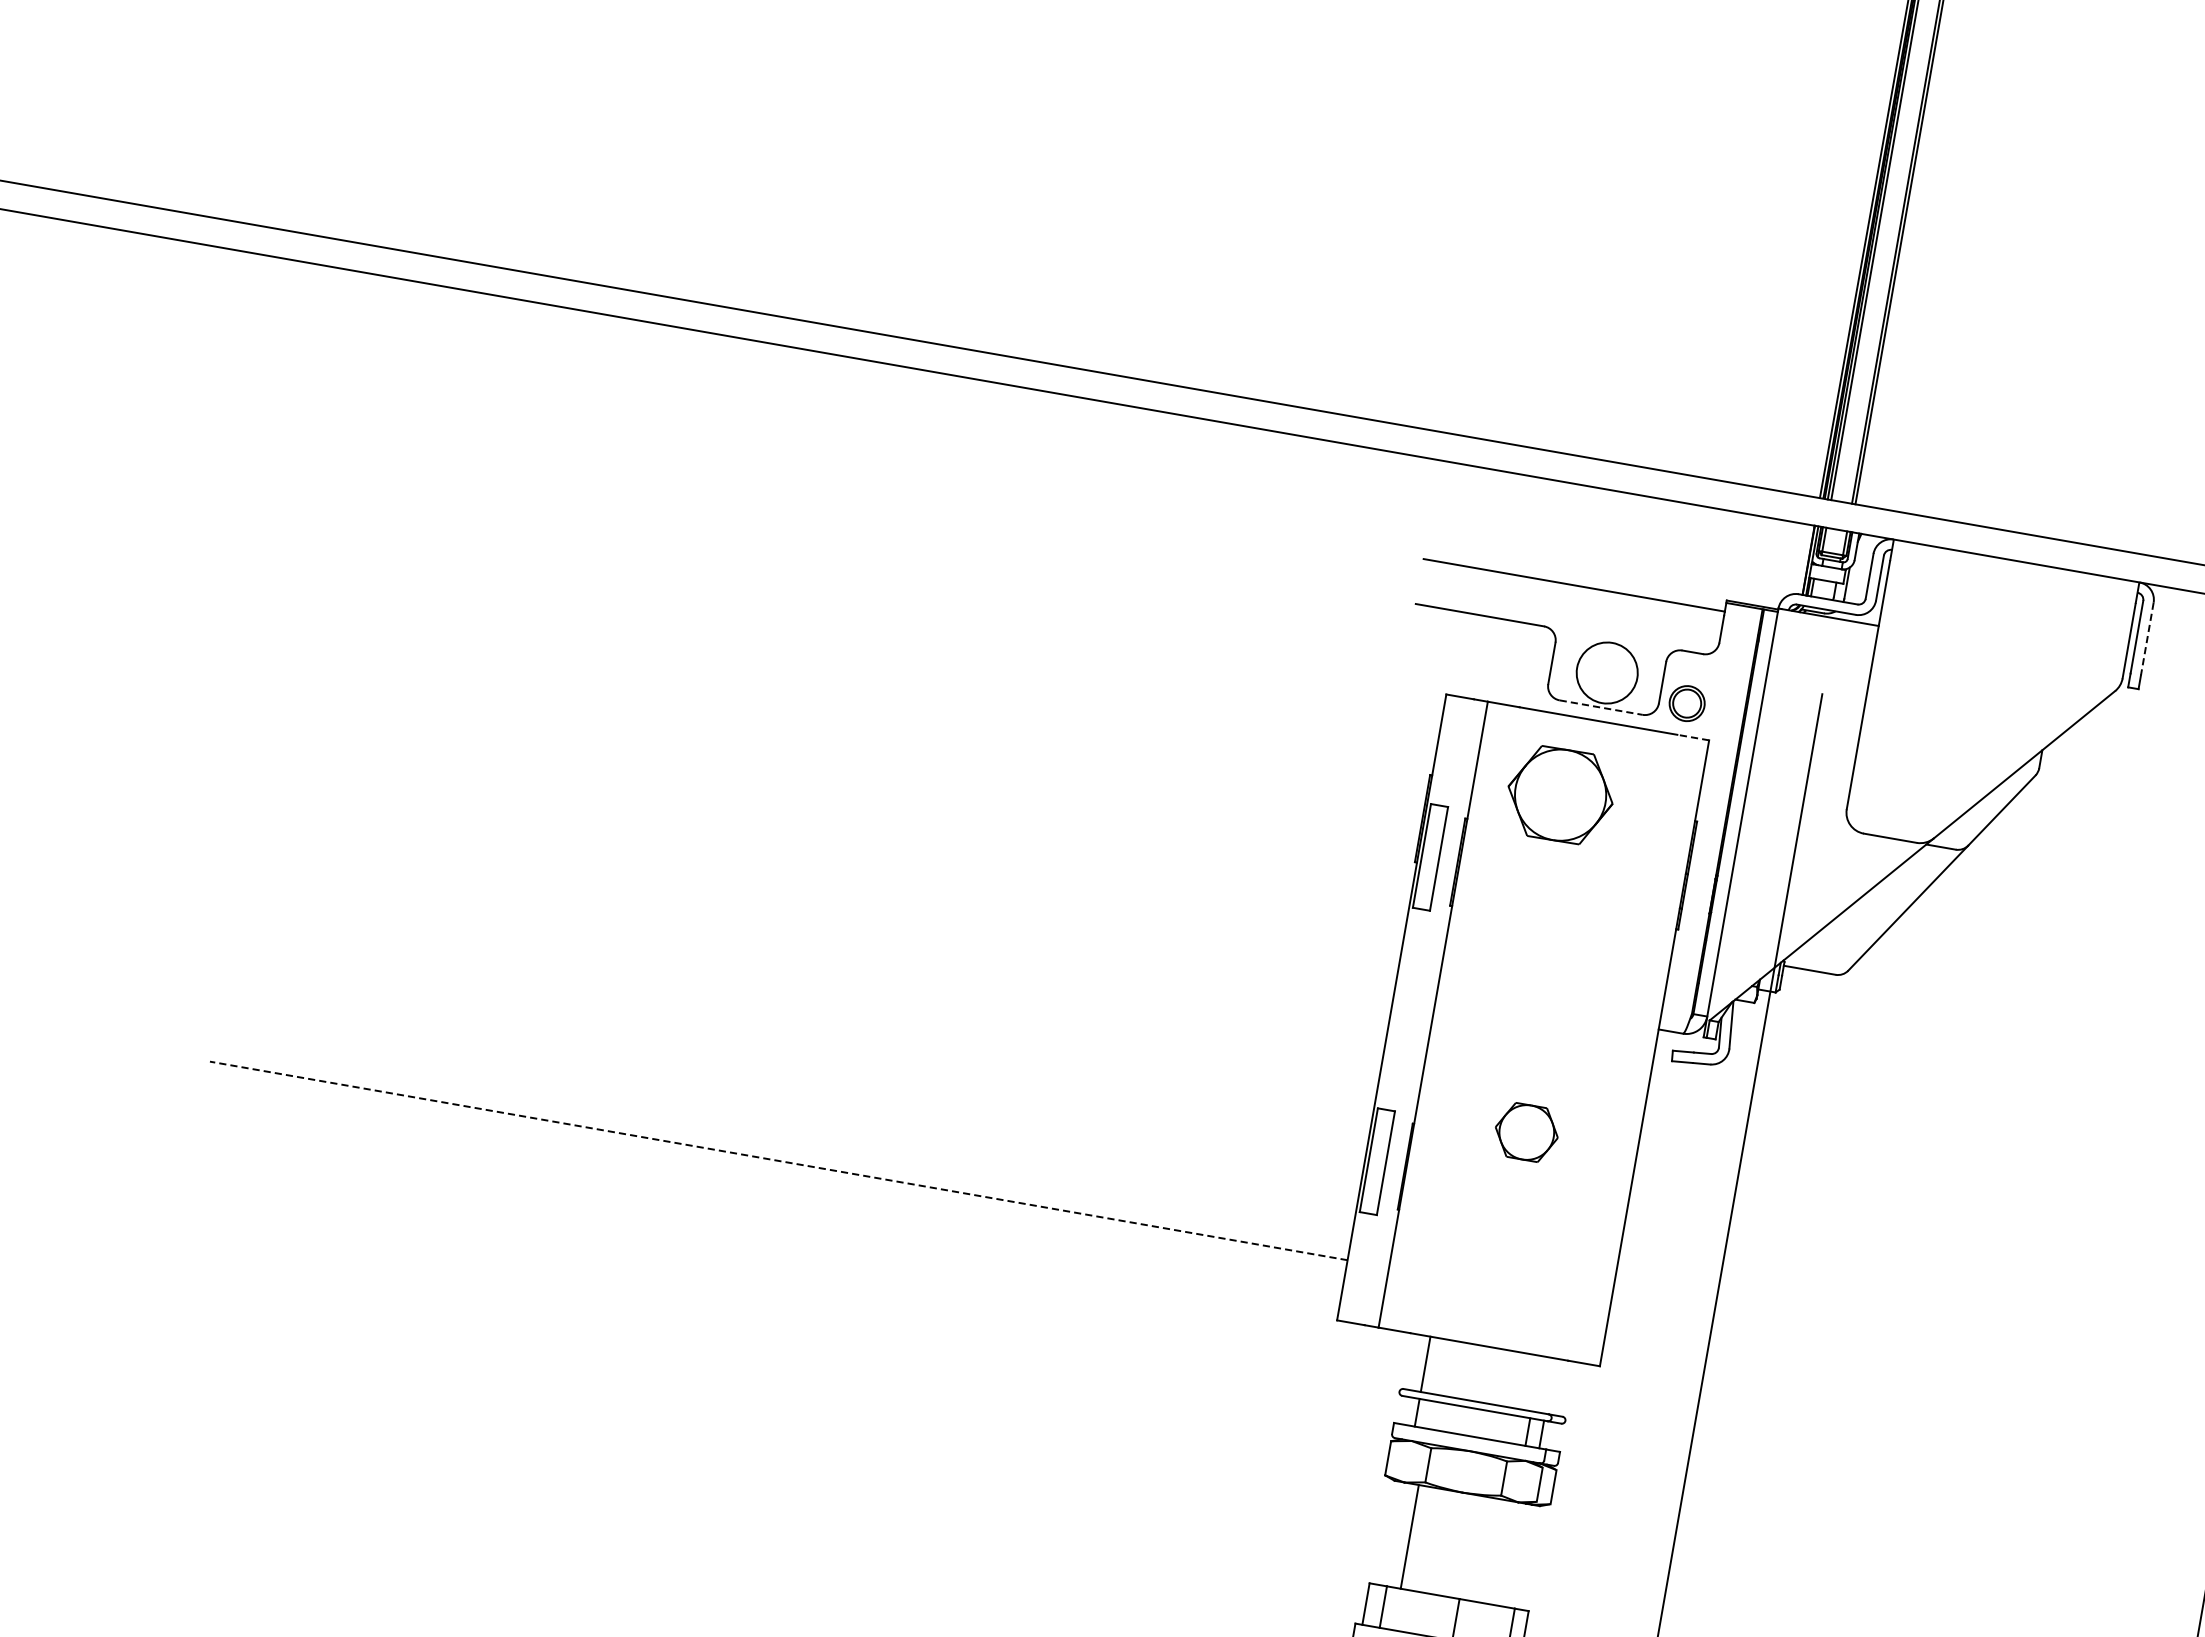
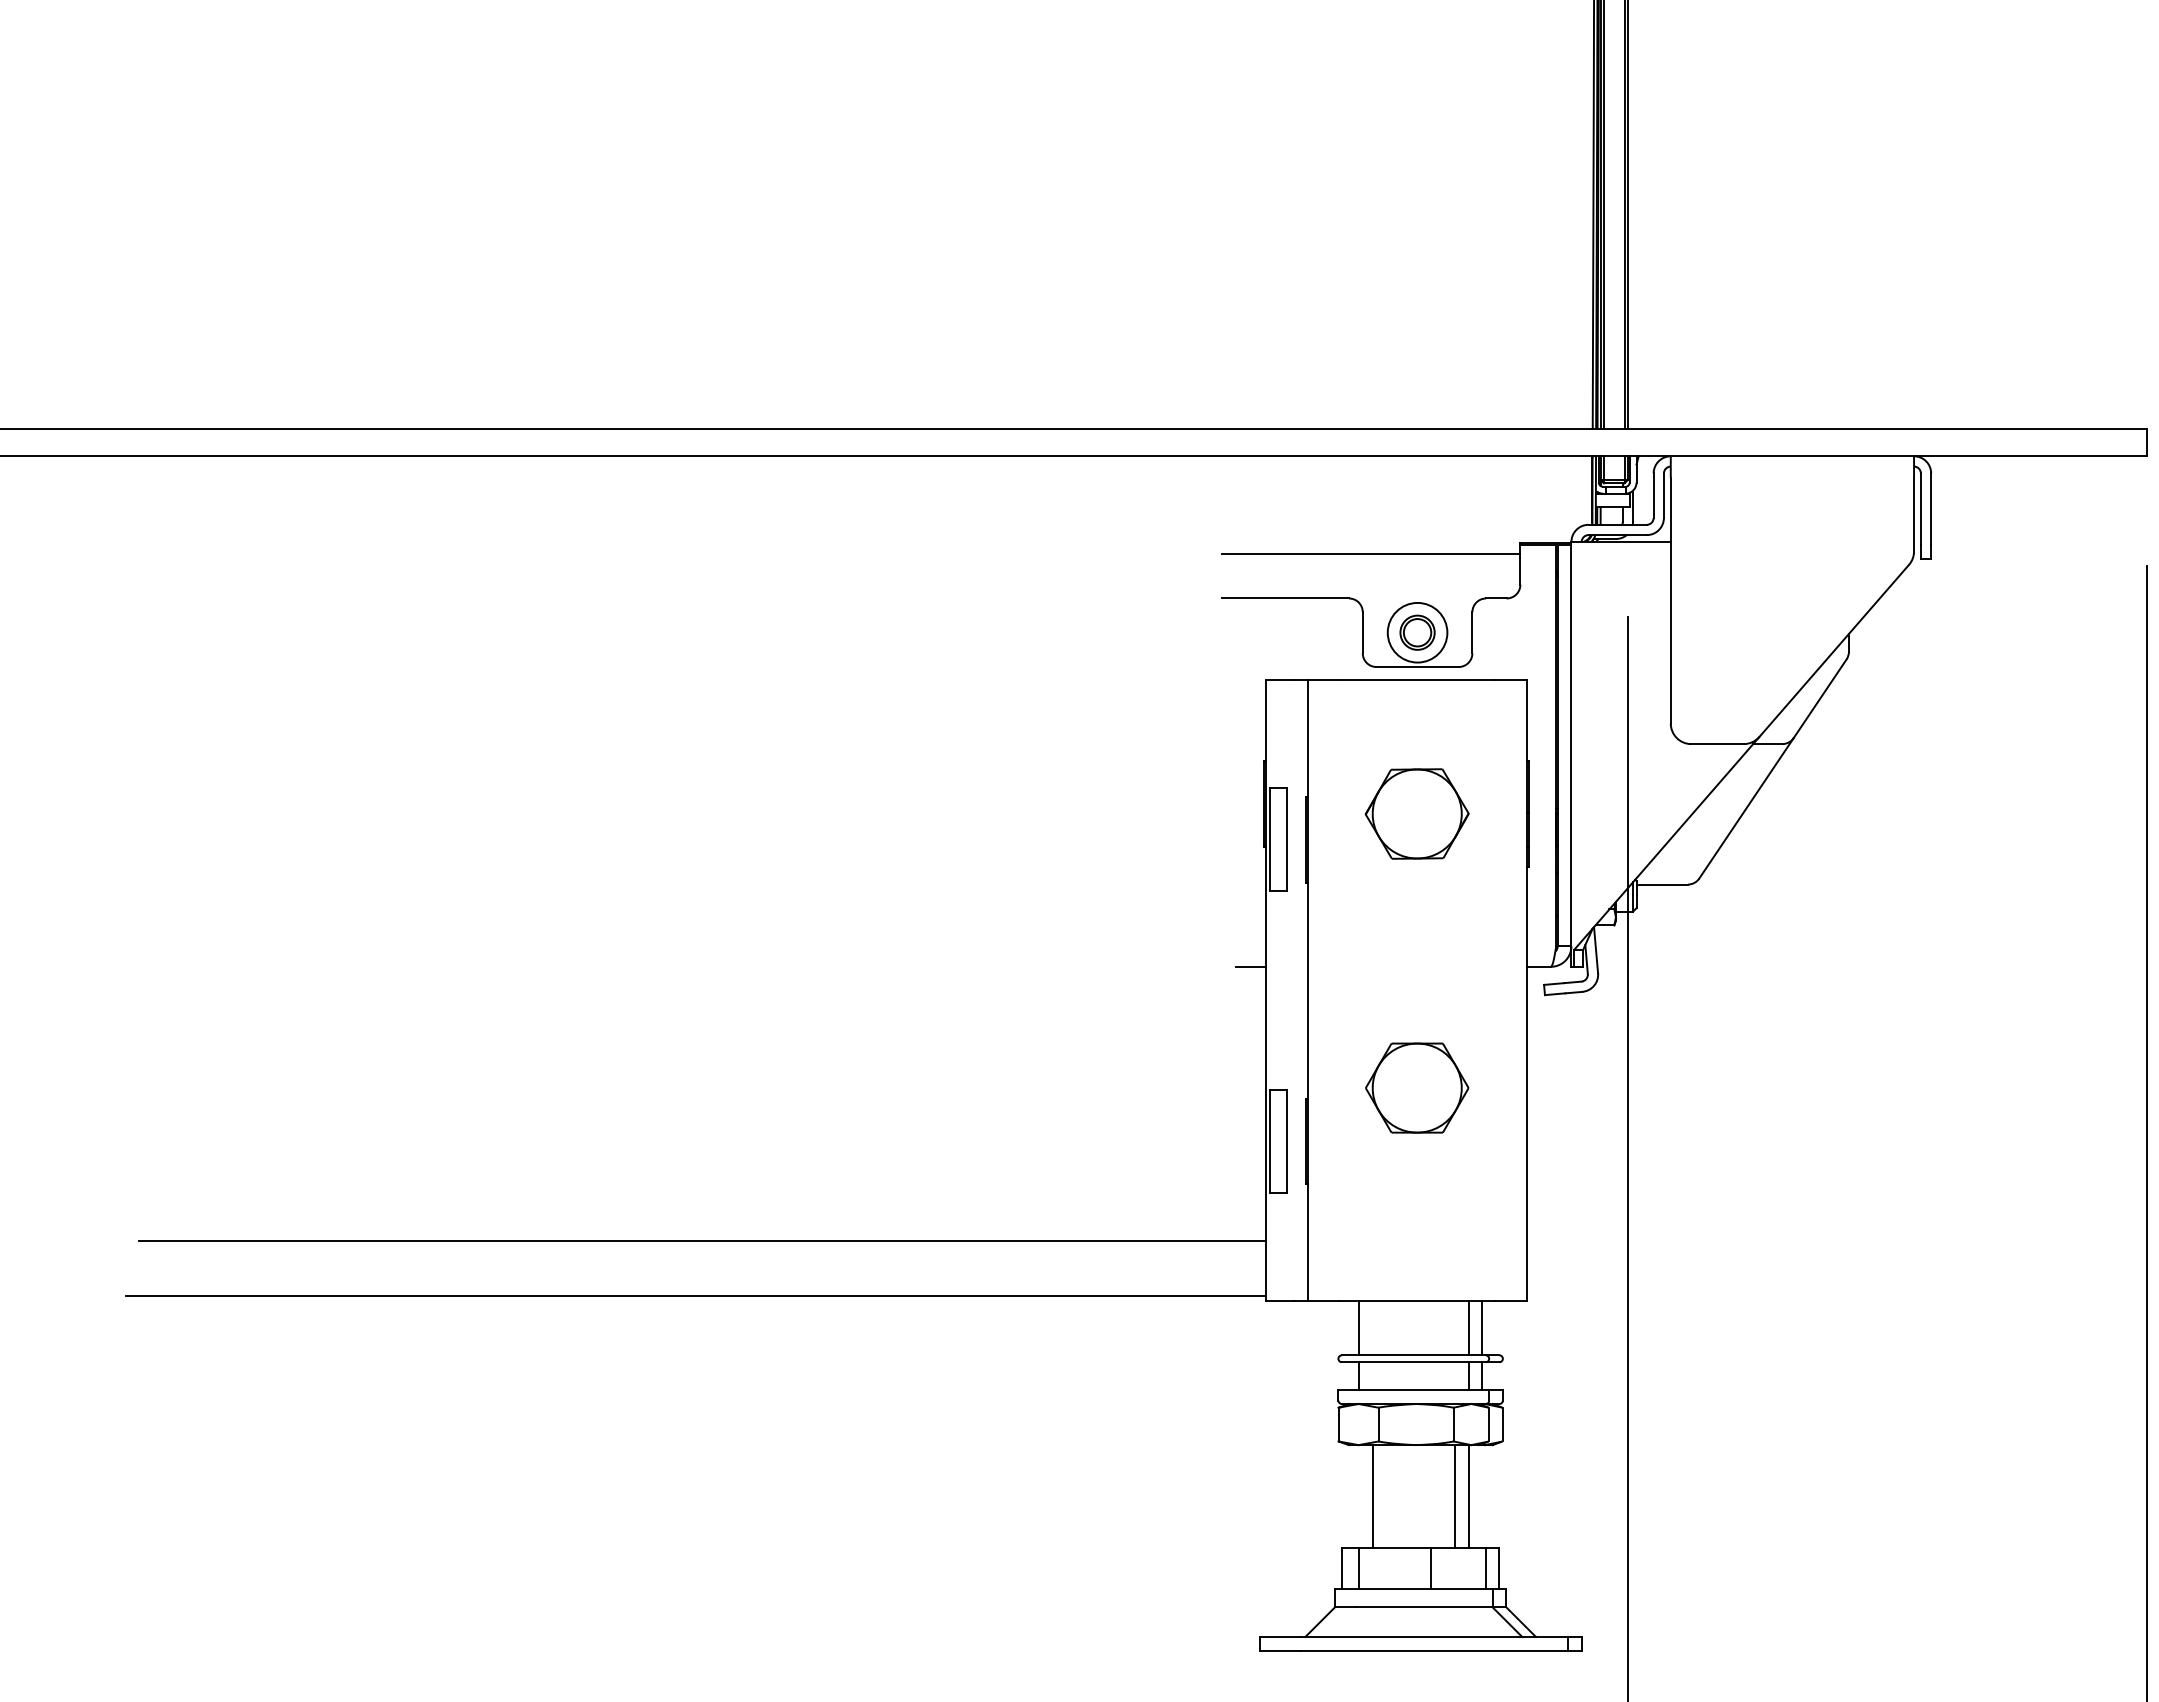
line: (2147, 639) -> (1931, 509), dashed -> solid
part: (1687, 703) -> (1417, 632), moved
line: (1602, 708) -> (1418, 667), dashed -> solid
line: (1693, 737) -> (1511, 680), dashed -> solid
part: (1559, 794) -> (1416, 813), moved
line: (1379, 980) -> (1250, 966), added
part: (1527, 1131) -> (1417, 1087), size x1.67
line: (778, 1160) -> (702, 1240), dashed -> solid
line: (761, 1214) -> (695, 1295), added
line: (1536, 1383) -> (1468, 1327), added
line: (1550, 1385) -> (1482, 1327), added
line: (1492, 1551) -> (1454, 1496), added
line: (1506, 1553) -> (1468, 1496), added

